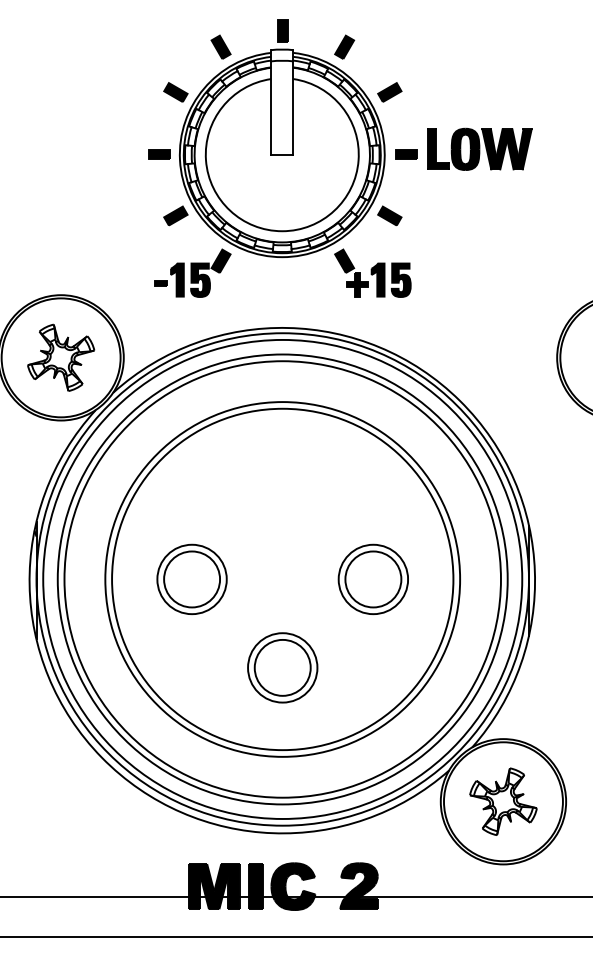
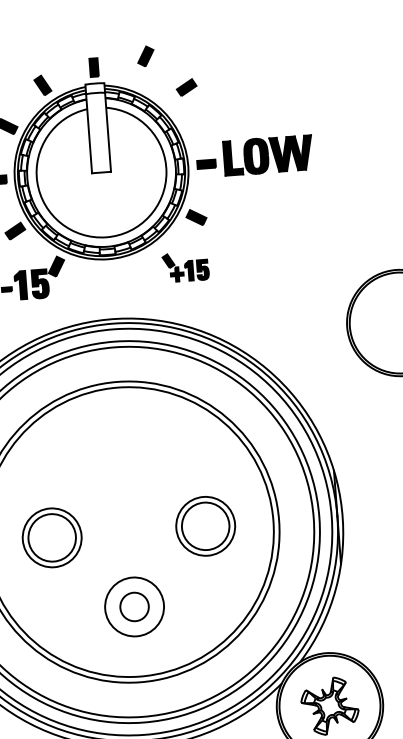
part: (344, 46) -> (145, 55), moved
part: (389, 92) -> (186, 87), moved
part: (372, 272) -> (185, 266), size x0.7
circle: (282, 667) -> (134, 606), size x0.6

